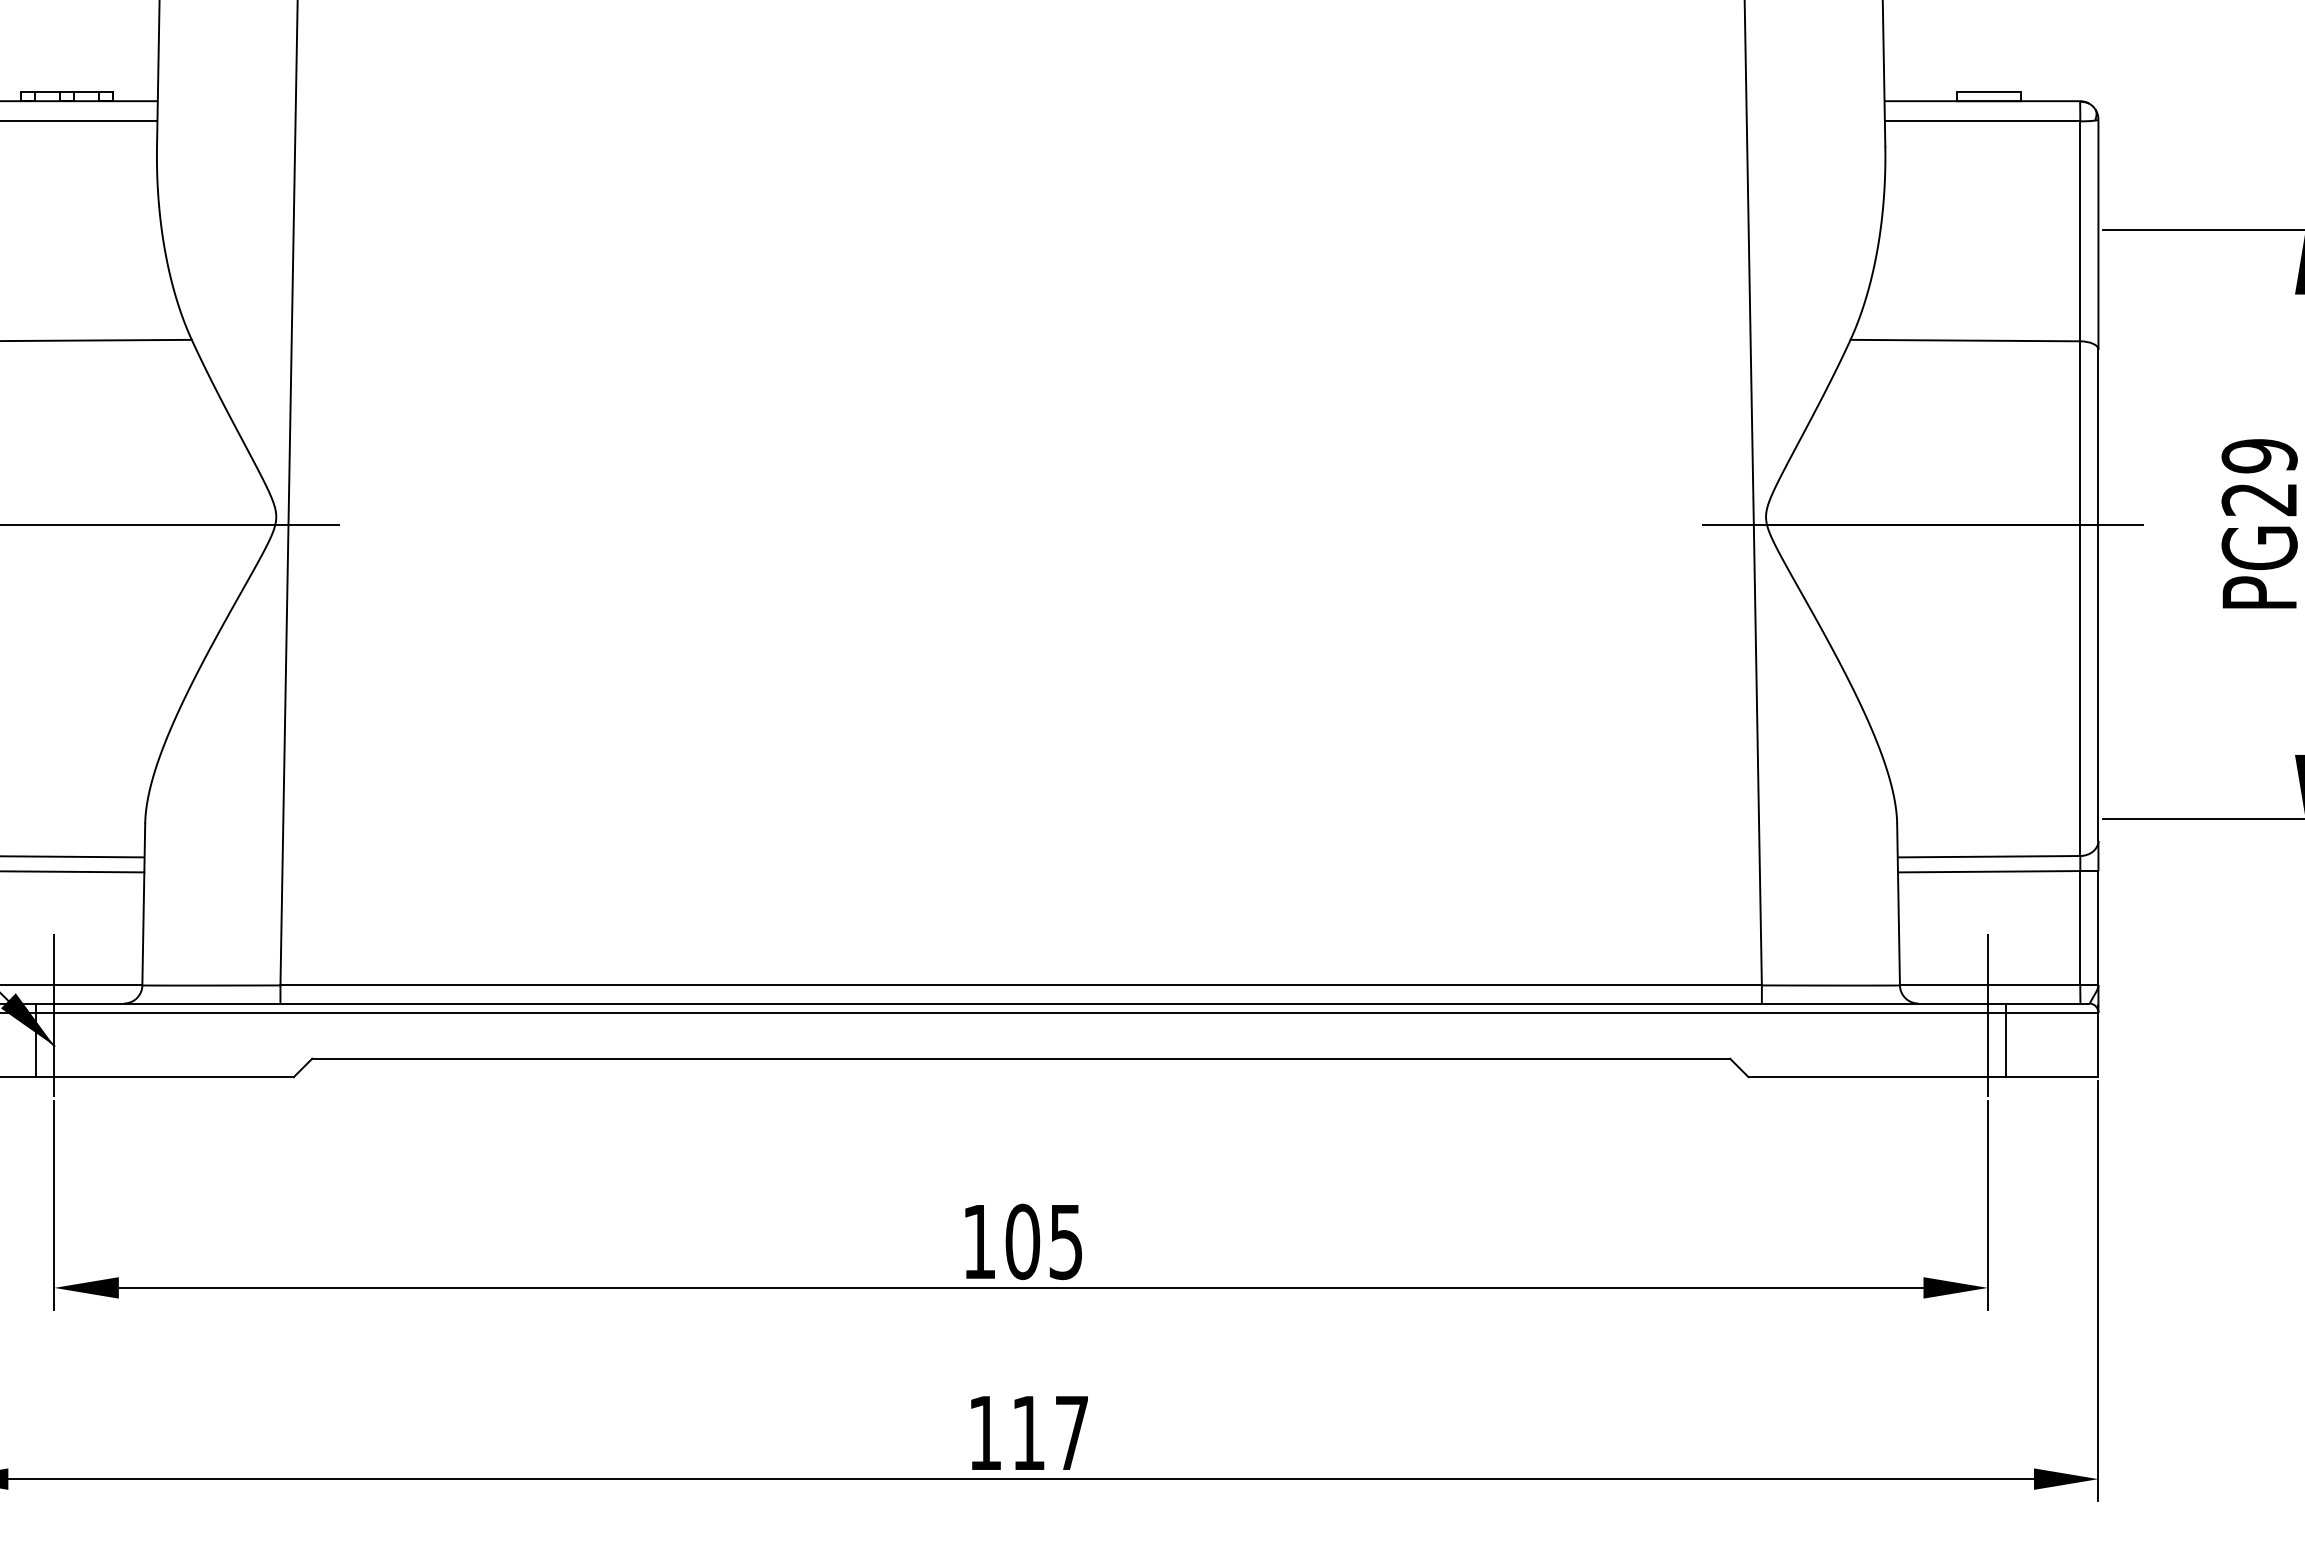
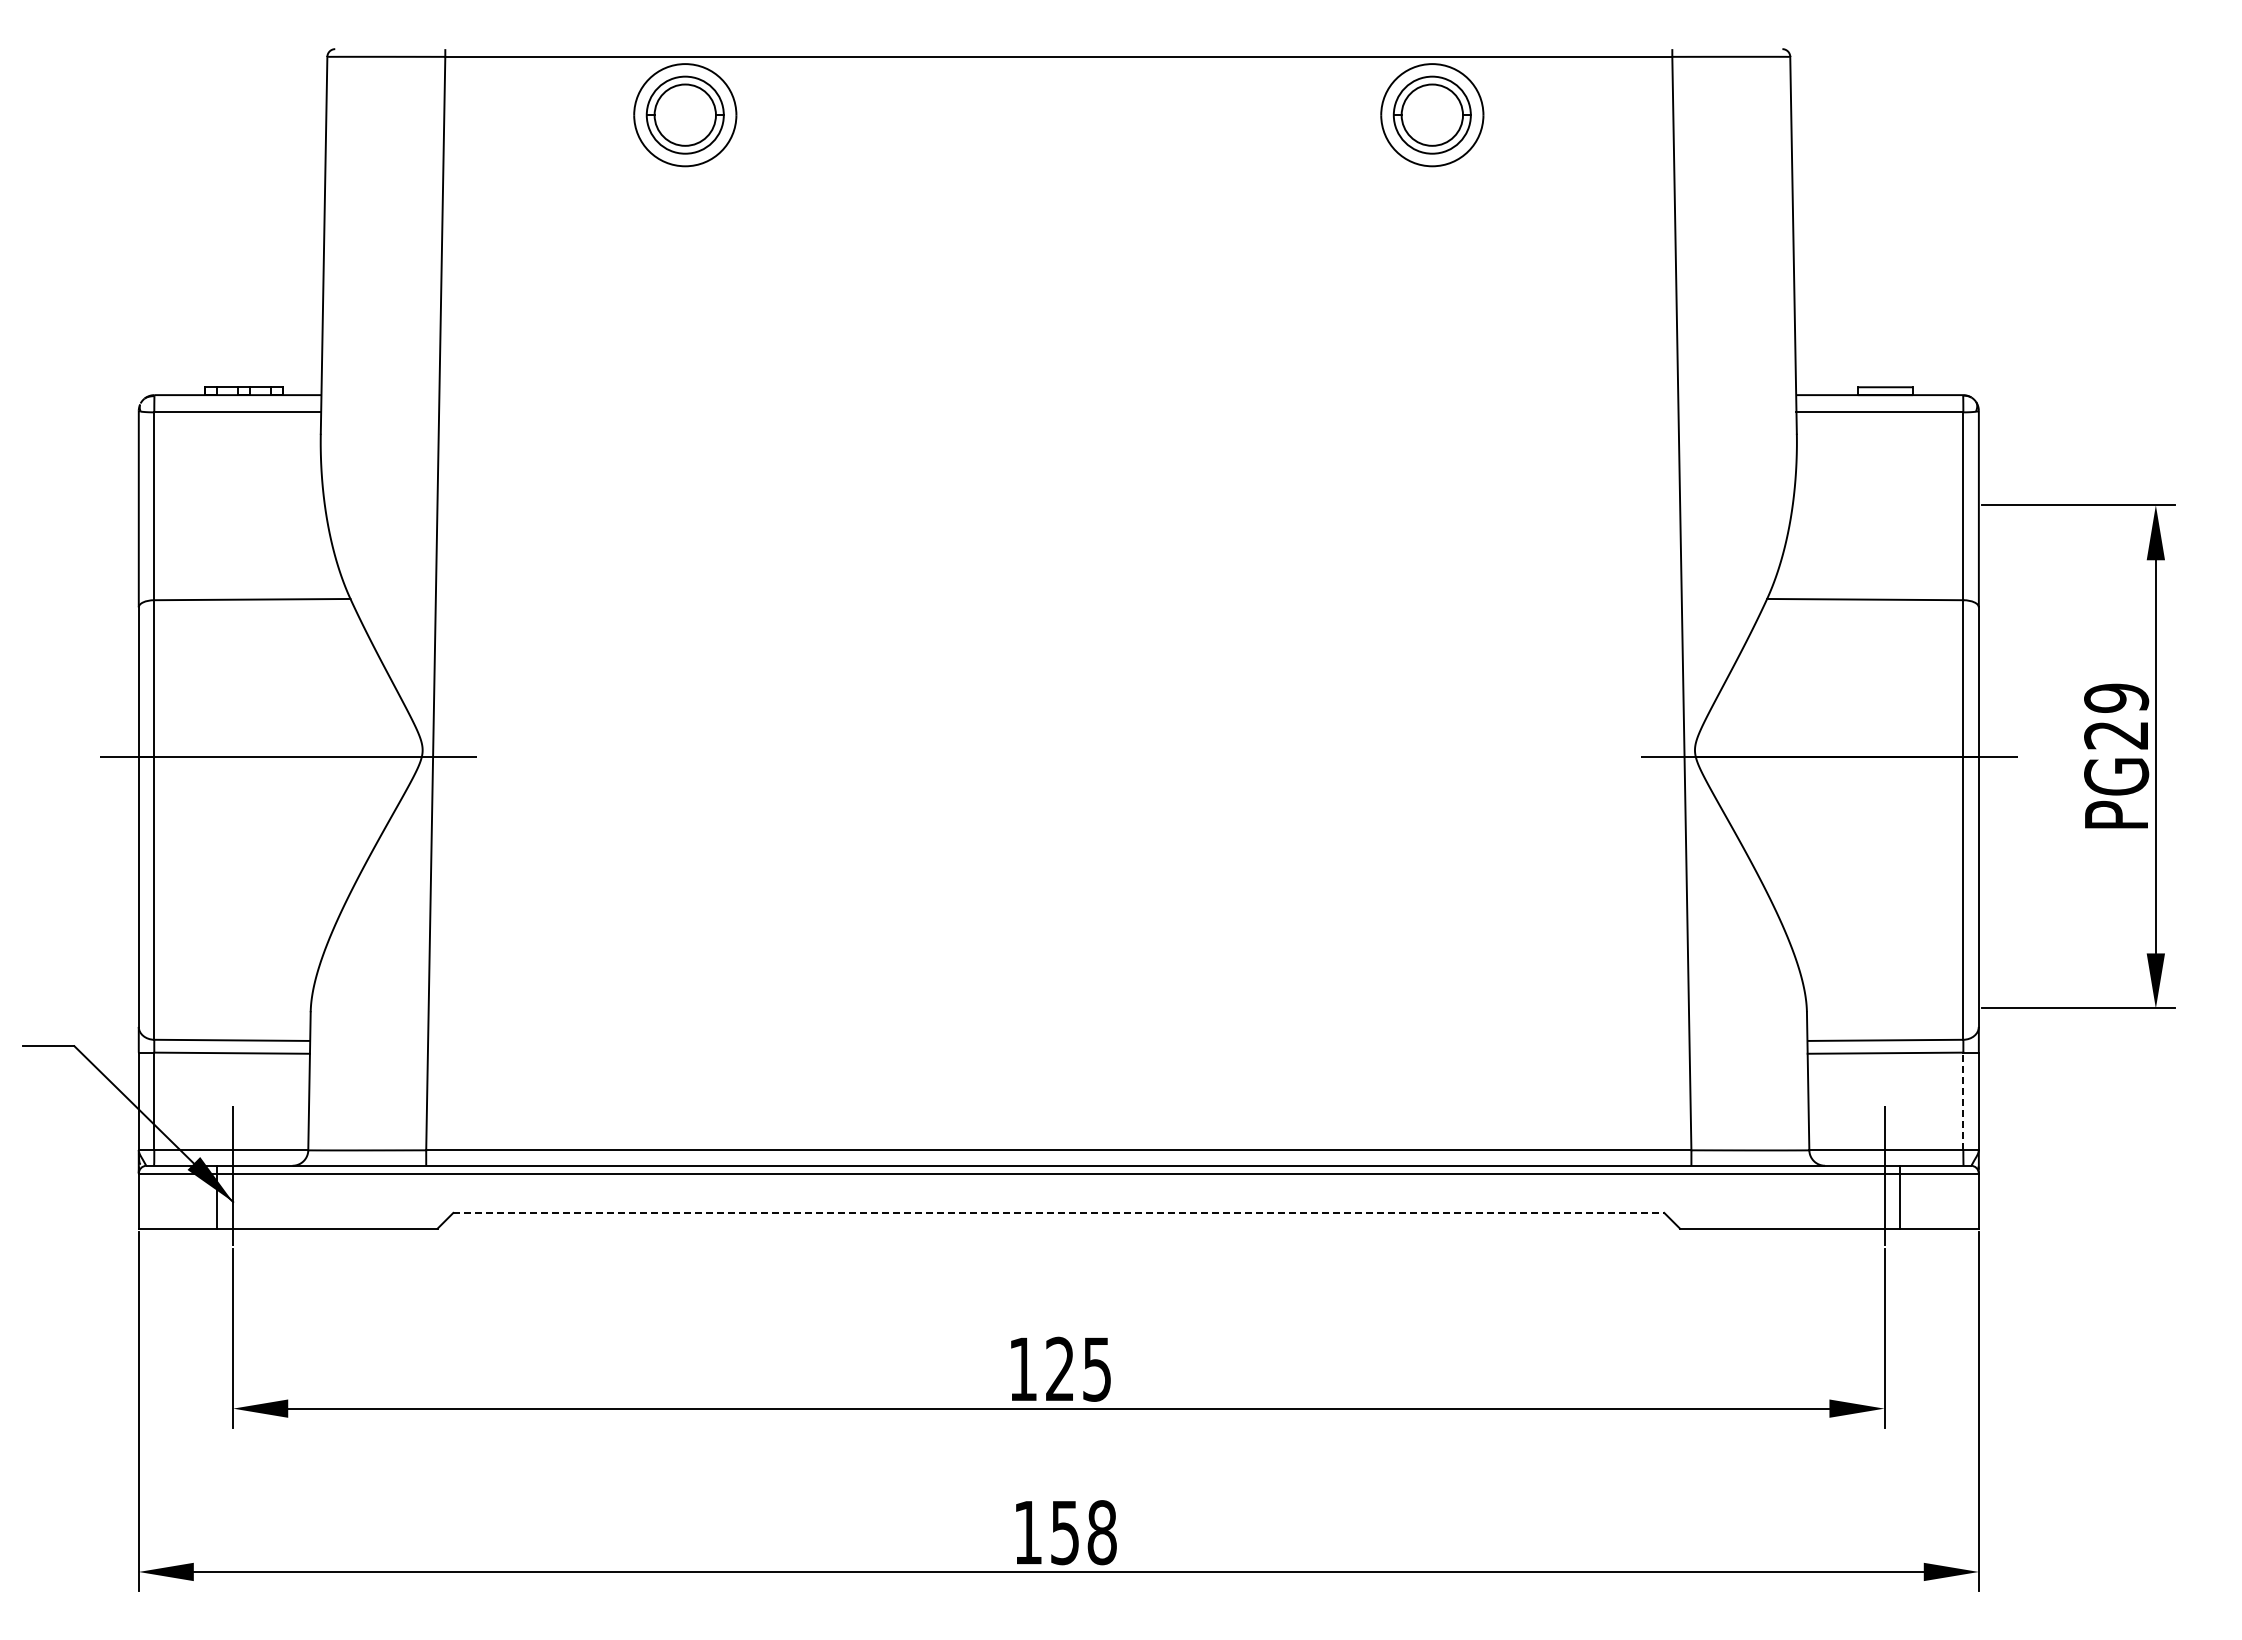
line: (2080, 928) -> (1963, 1101), solid -> dashed
line: (1021, 1058) -> (1059, 1212), solid -> dashed
text: (1021, 1240) -> (1059, 1368), 105 -> 125
text: (1050, 1432) -> (1083, 1532), 117 -> 158

